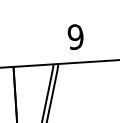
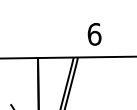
text: (75, 37) -> (94, 34), 9 -> 6

